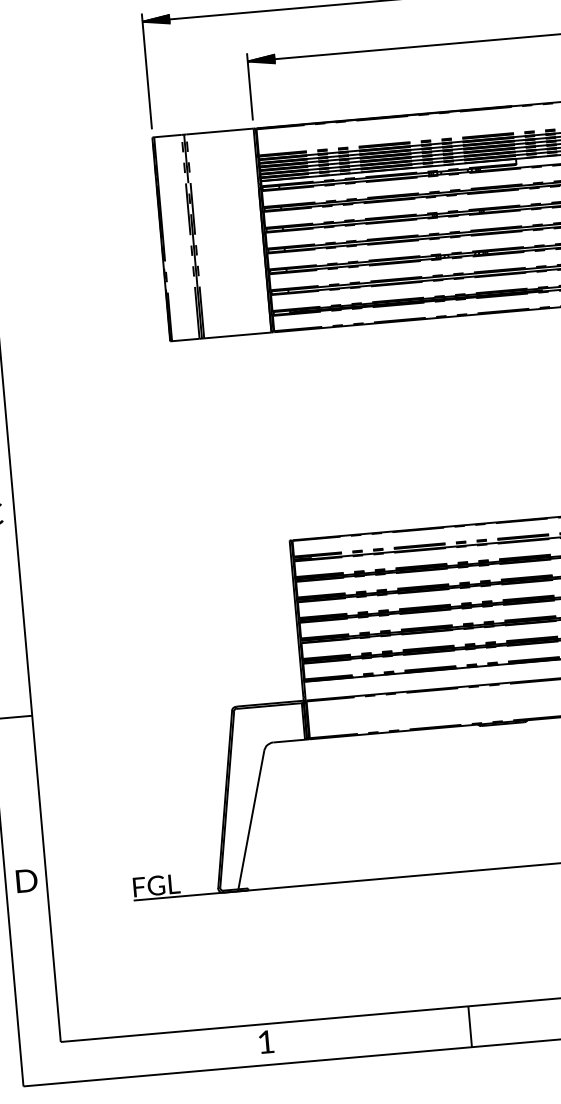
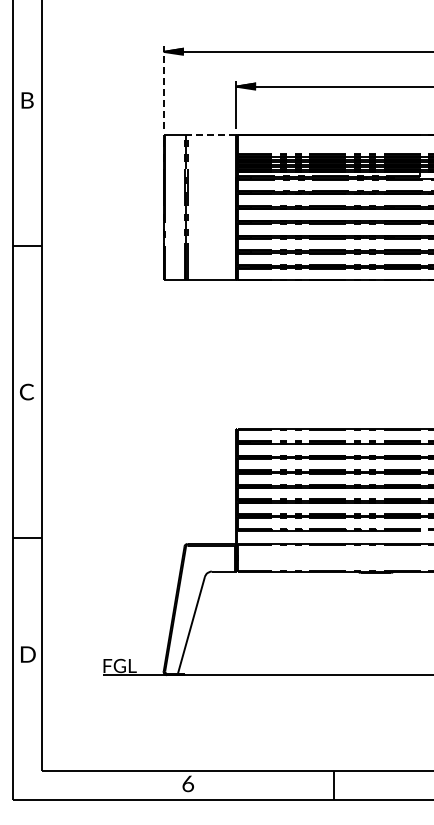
line: (146, 70) -> (163, 86), solid -> dashed
line: (219, 131) -> (211, 134), solid -> dashed
text: (265, 1041) -> (187, 783), 1 -> 6

